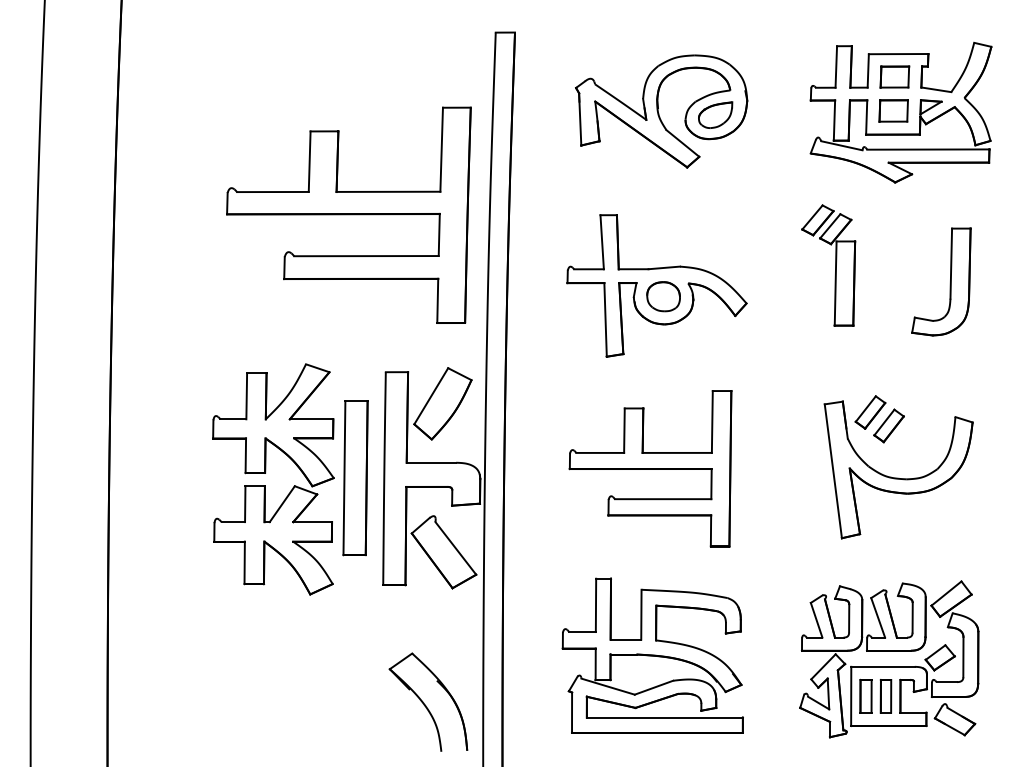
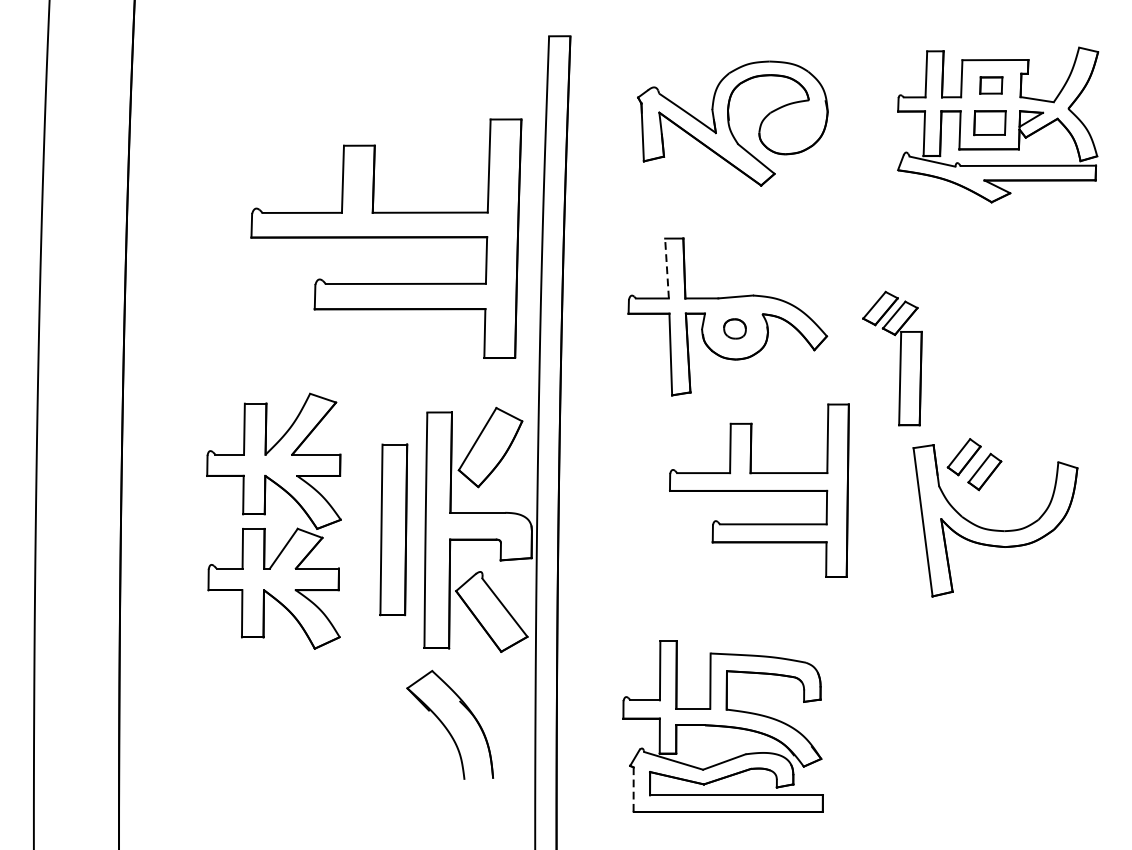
part: (894, 76) -> (990, 84), size x0.7
part: (715, 114) -> (792, 127), removed
line: (602, 241) -> (667, 267), solid -> dashed
part: (835, 265) -> (900, 358), moved
part: (949, 283) -> (1051, 314), removed
part: (663, 296) -> (734, 328), size x0.6
part: (650, 468) -> (759, 490), moved
part: (266, 472) -> (266, 513), moved
part: (889, 666) -> (985, 738), removed
part: (428, 701) -> (450, 724), moved
line: (572, 712) -> (634, 789), solid -> dashed

